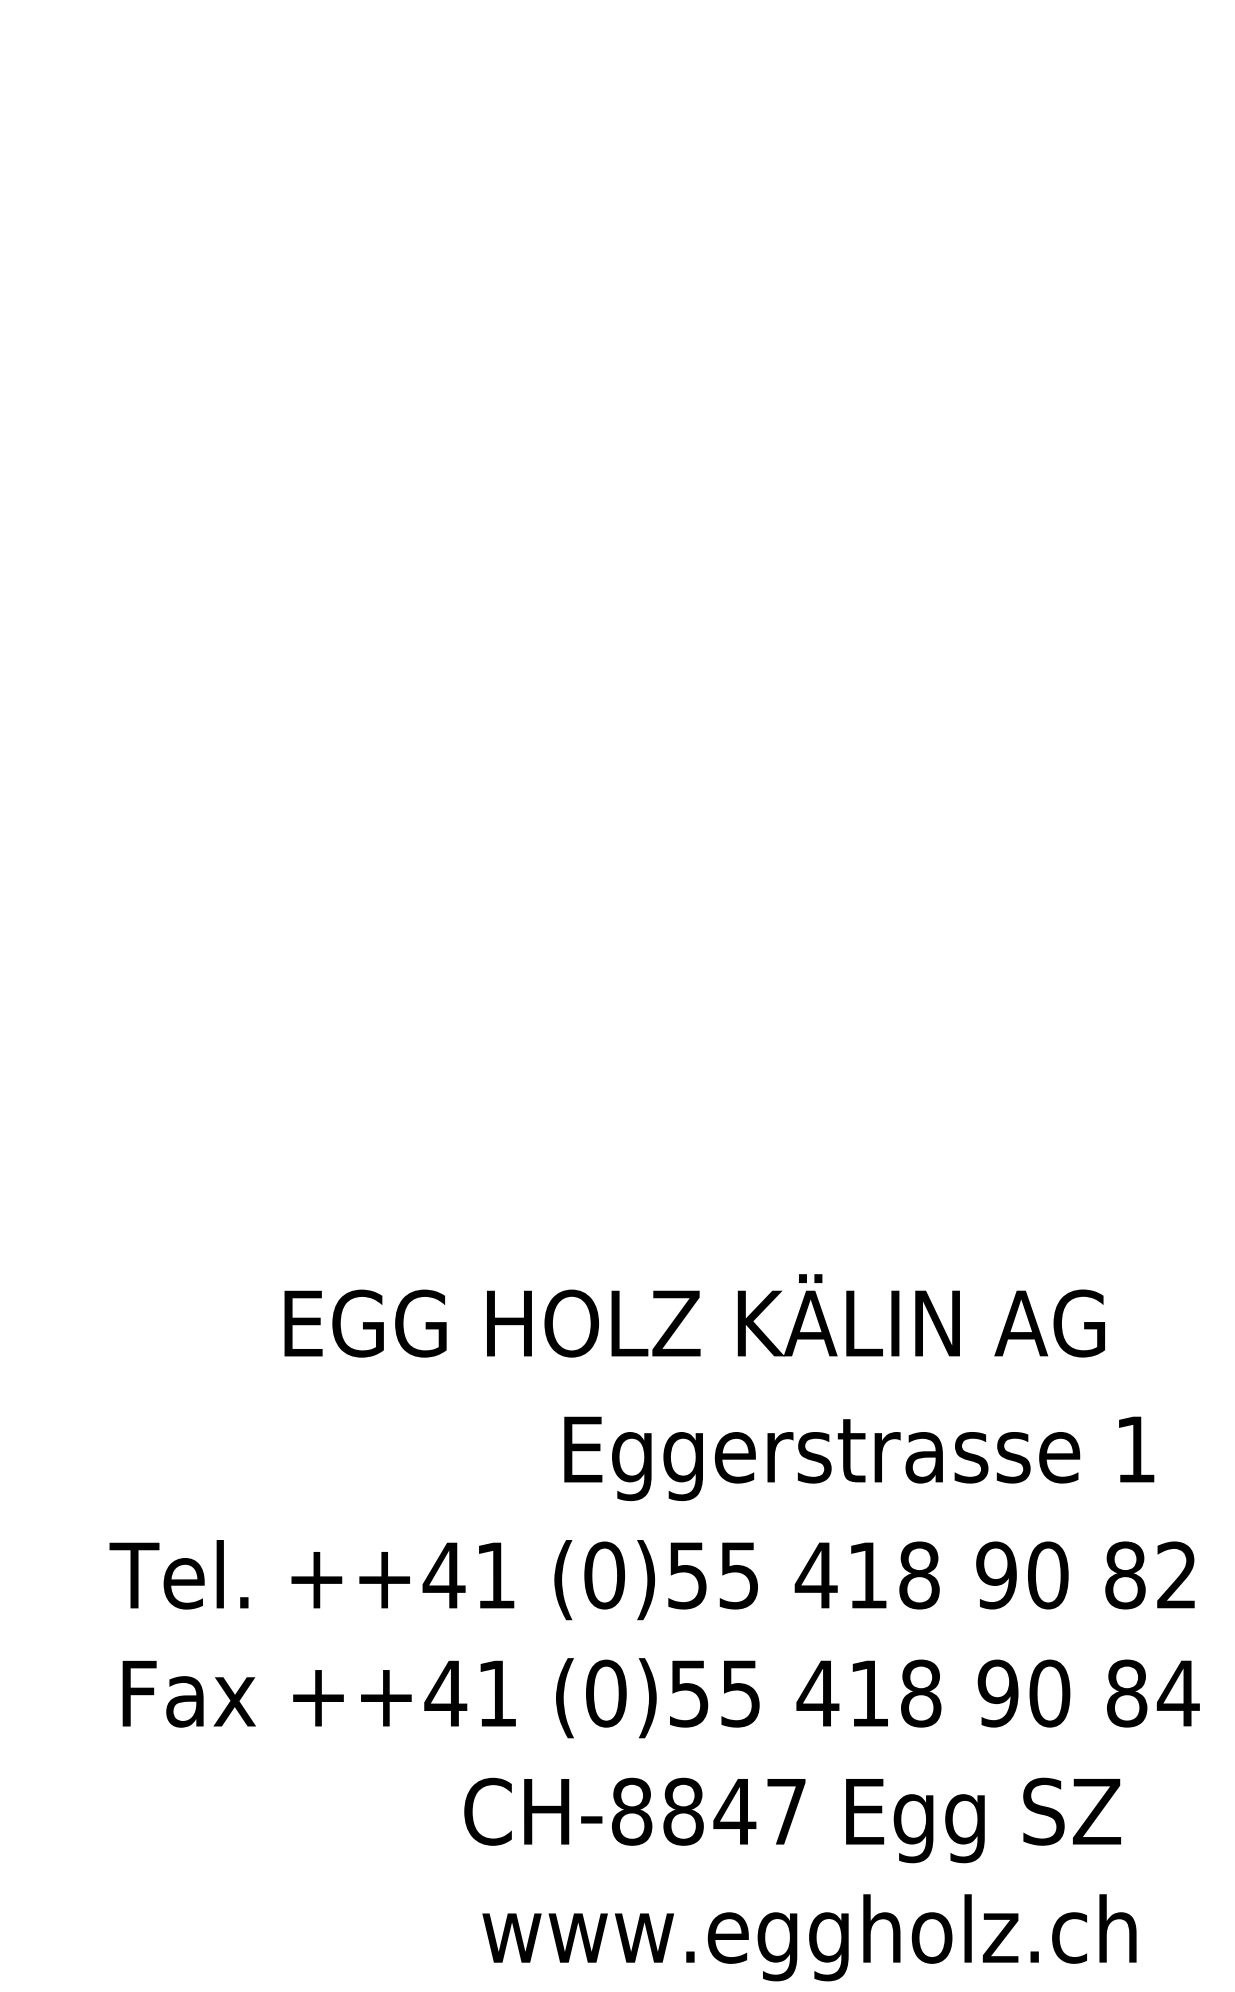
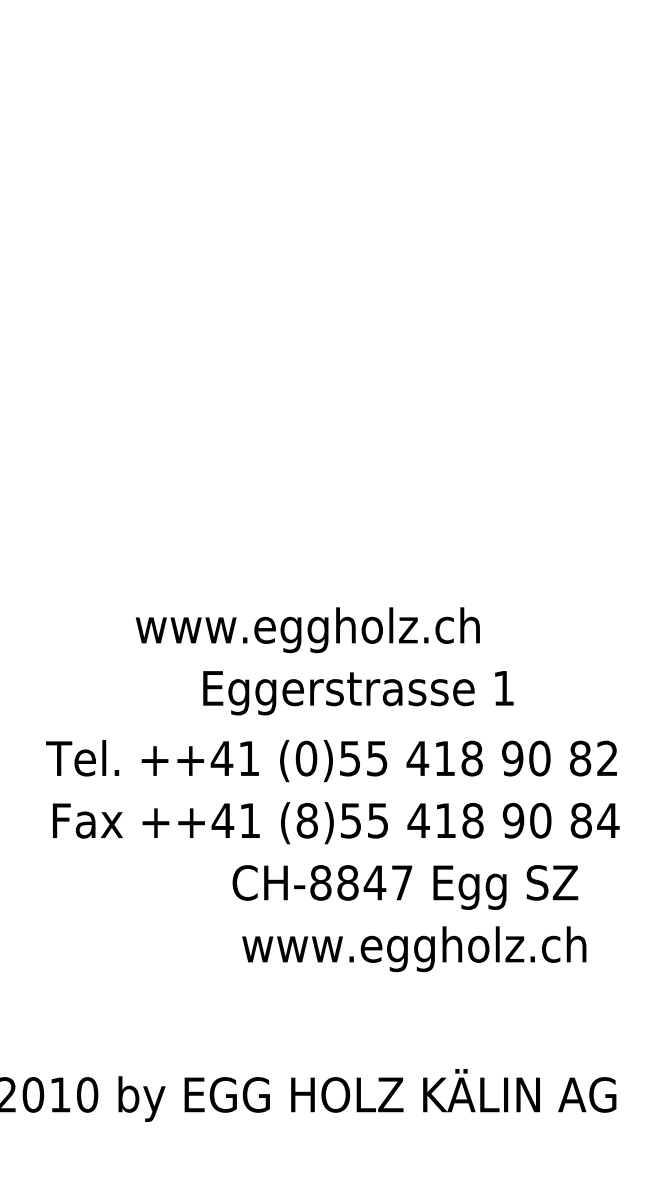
text: (692, 1324) -> (352, 626), EGG HOLZ KÄLIN AG -> www.eggholz.ch
text: (859, 1459) -> (358, 693), moved
text: (606, 1693) -> (307, 820), (0)55 -> (8)55

